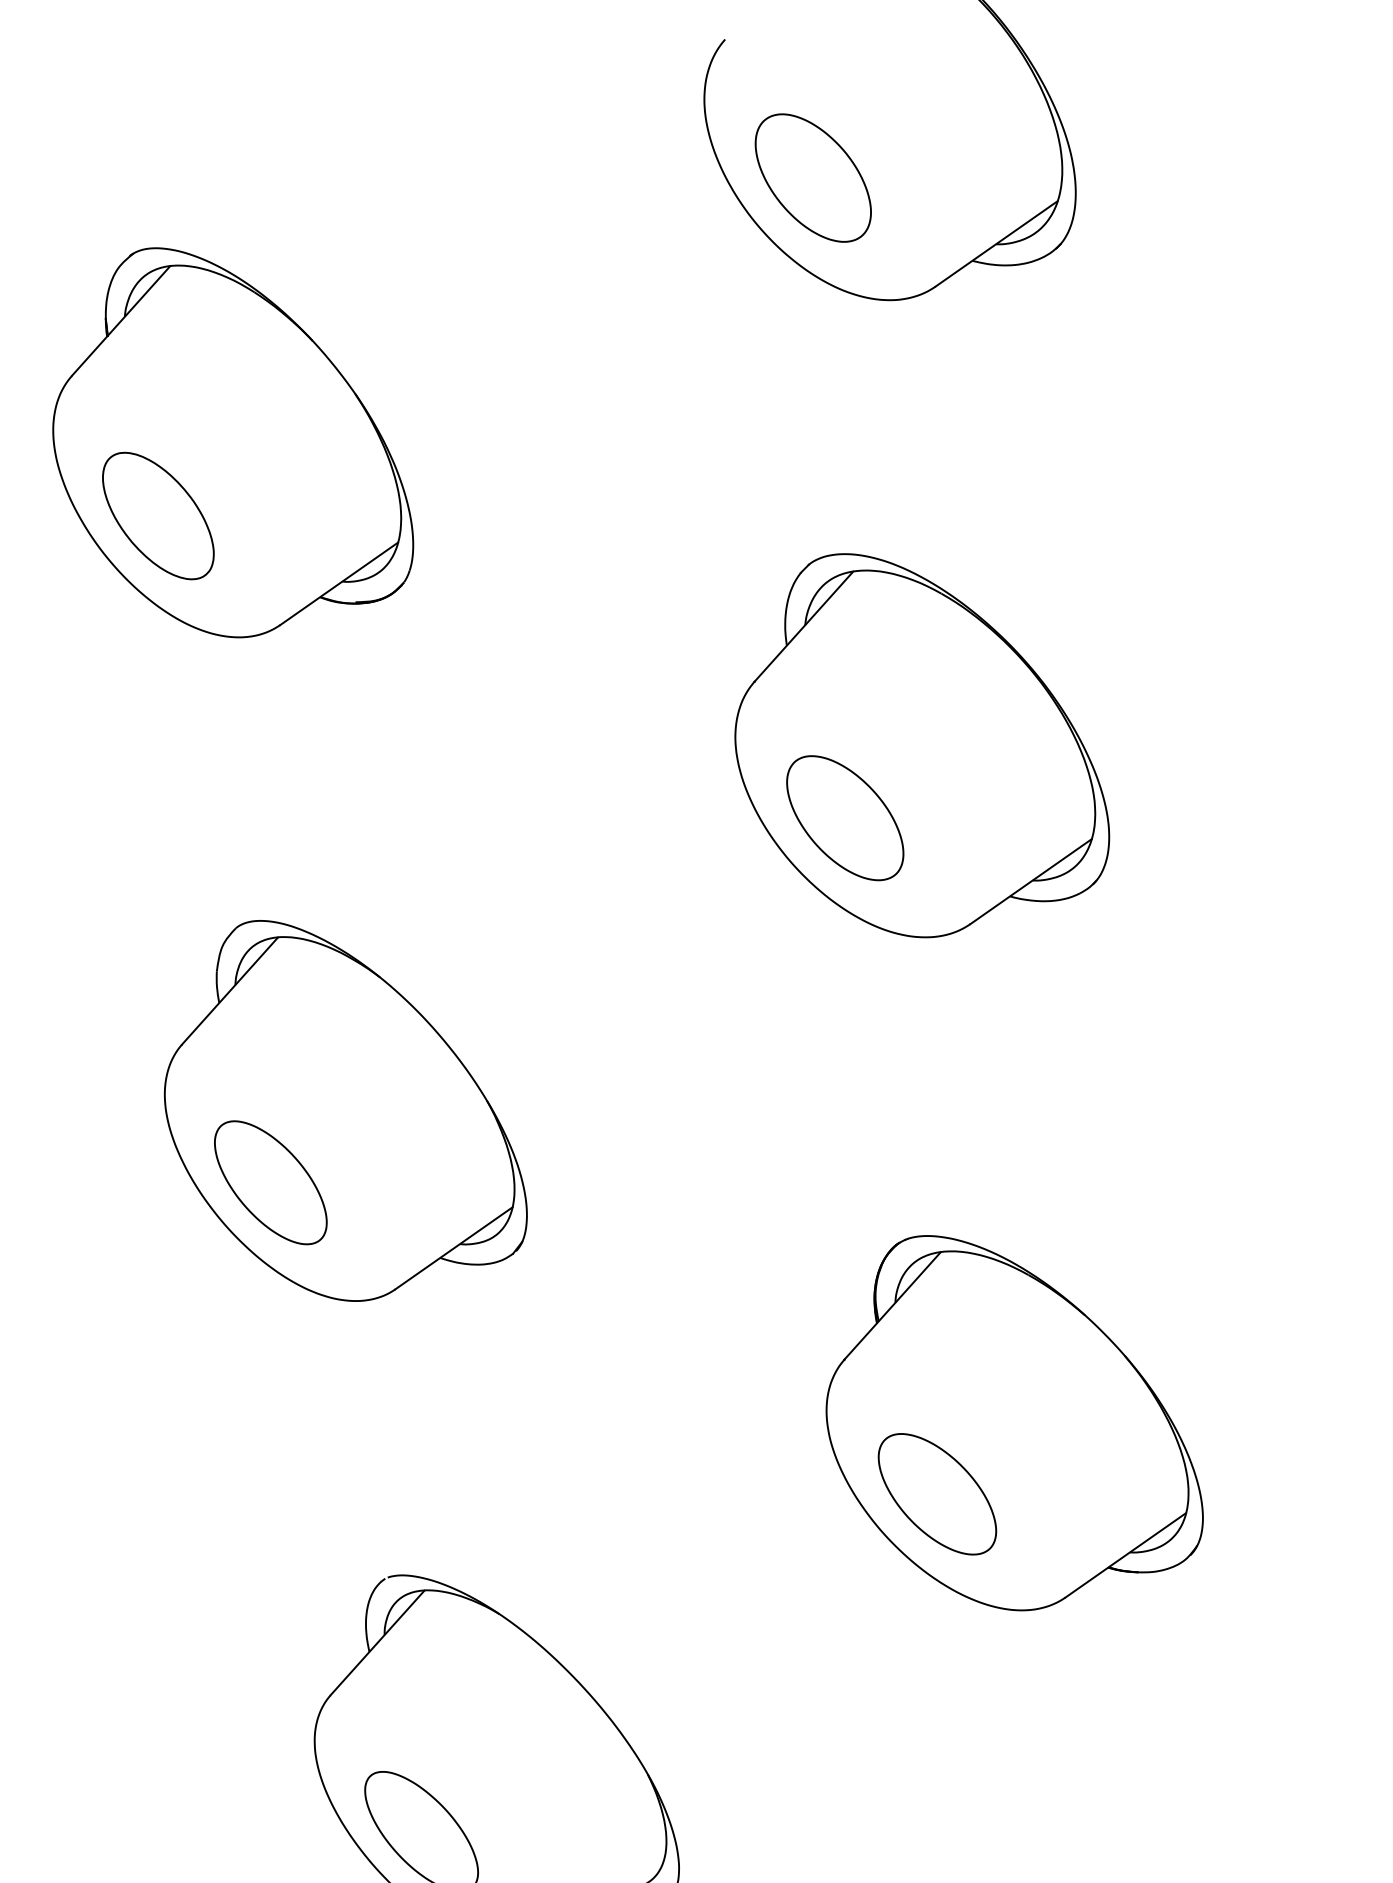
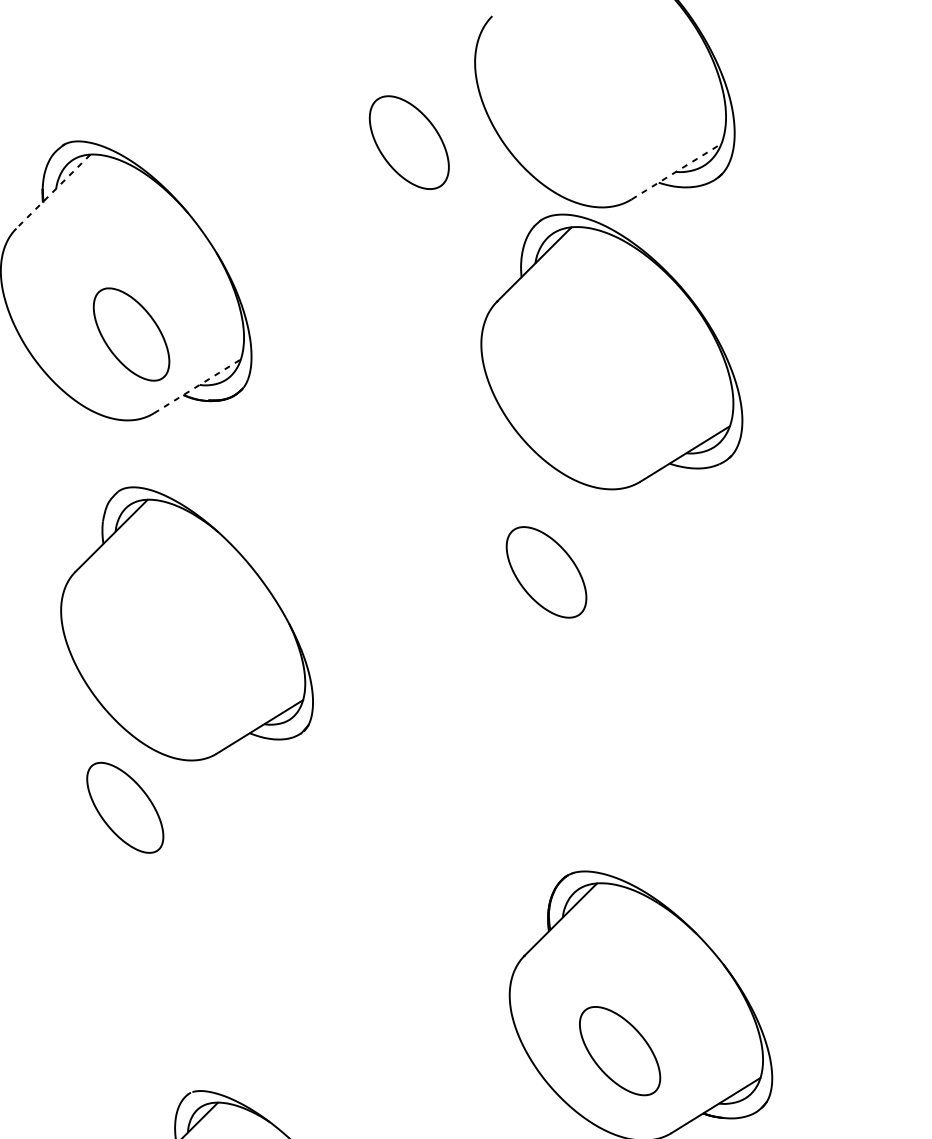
part: (812, 177) -> (408, 142), moved
line: (997, 243) -> (677, 171), solid -> dashed
line: (121, 321) -> (53, 191), solid -> dashed
part: (158, 515) -> (131, 334), moved
line: (339, 583) -> (197, 386), solid -> dashed
part: (922, 745) -> (613, 353), moved
part: (345, 1110) -> (188, 625), moved
part: (937, 1494) -> (620, 1051), moved

